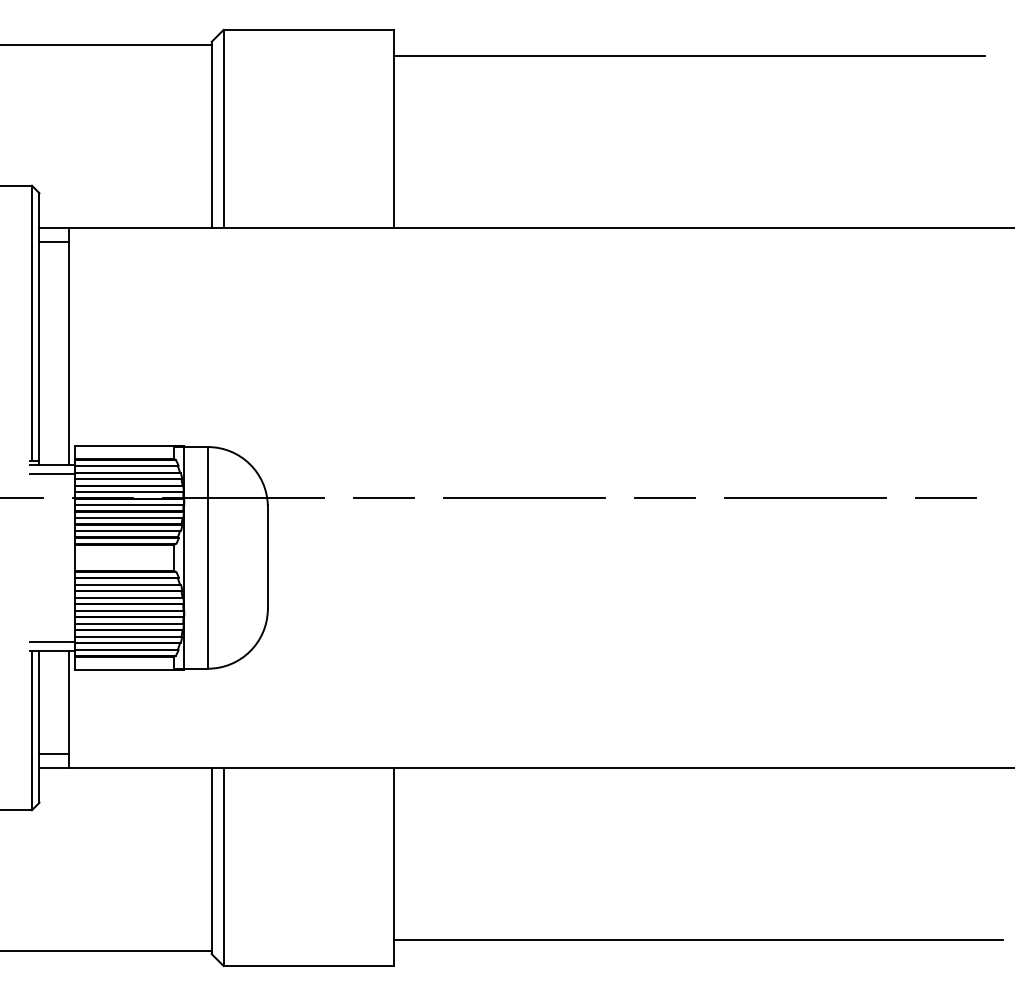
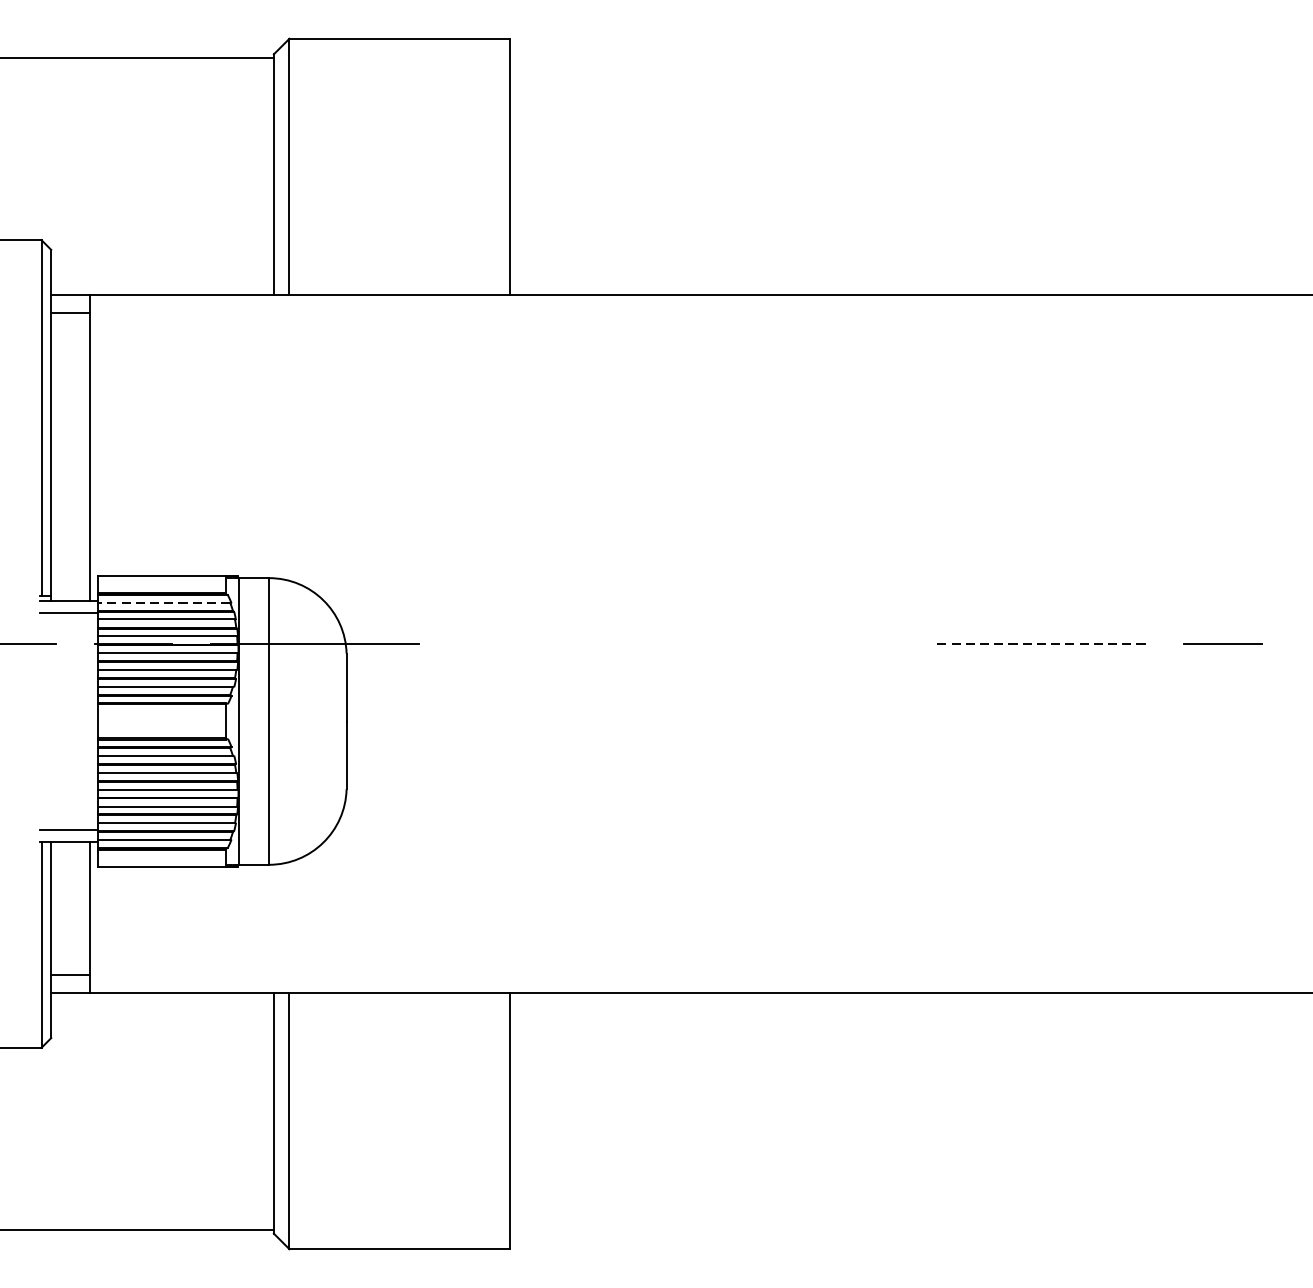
line: (689, 56) -> (891, 73), removed
line: (126, 466) -> (163, 603), solid -> dashed
line: (383, 497) -> (496, 643), removed
line: (524, 497) -> (678, 643), removed
line: (664, 497) -> (859, 643), removed
line: (805, 497) -> (1041, 643), solid -> dashed
line: (698, 939) -> (903, 1214), removed

